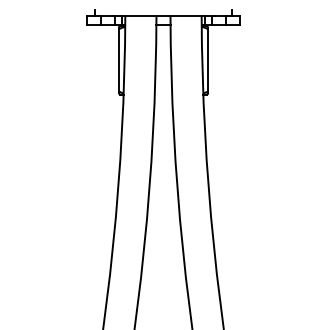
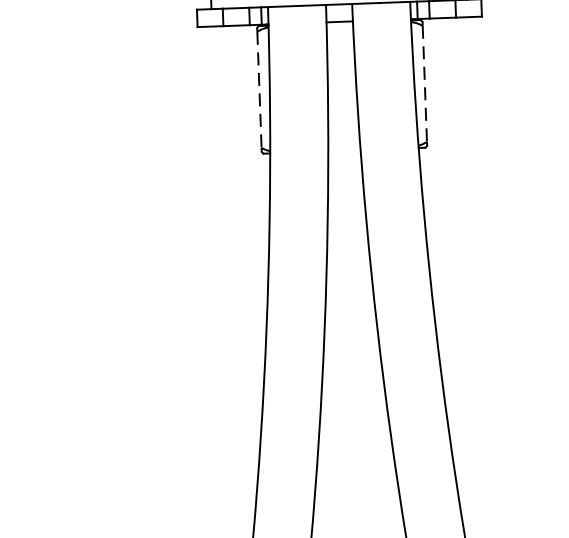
line: (119, 60) -> (260, 90), solid -> dashed
line: (207, 60) -> (424, 84), solid -> dashed

